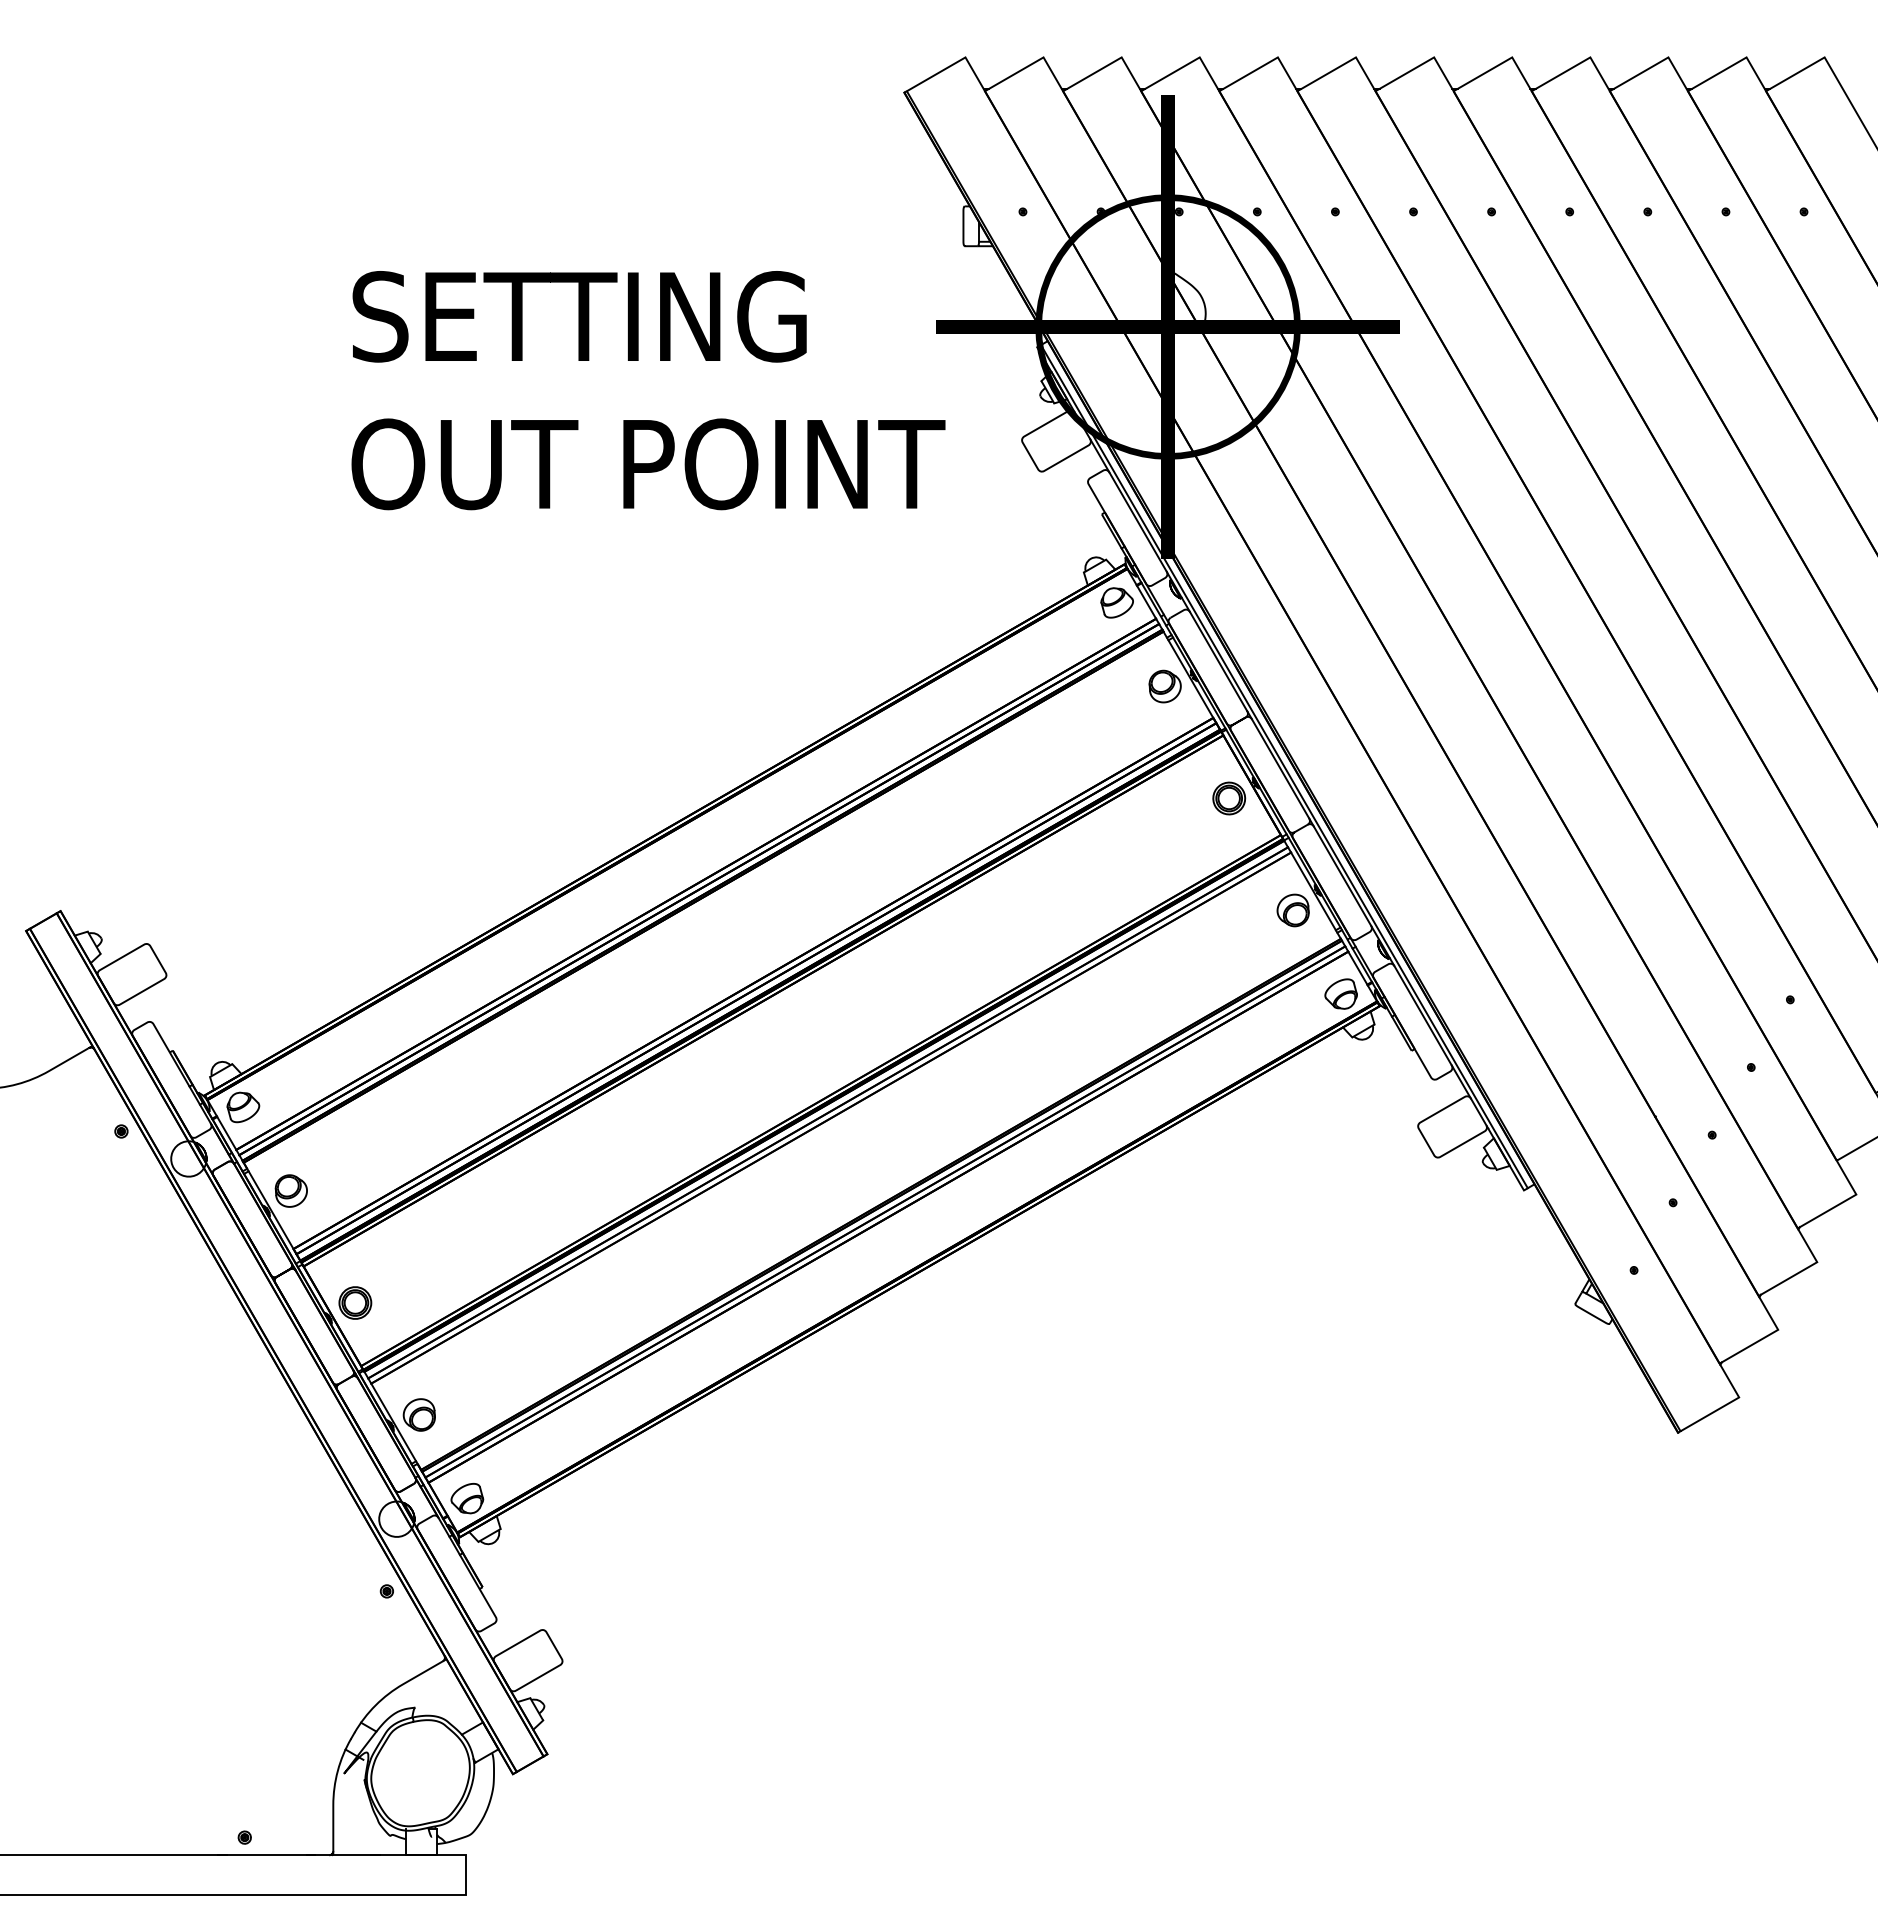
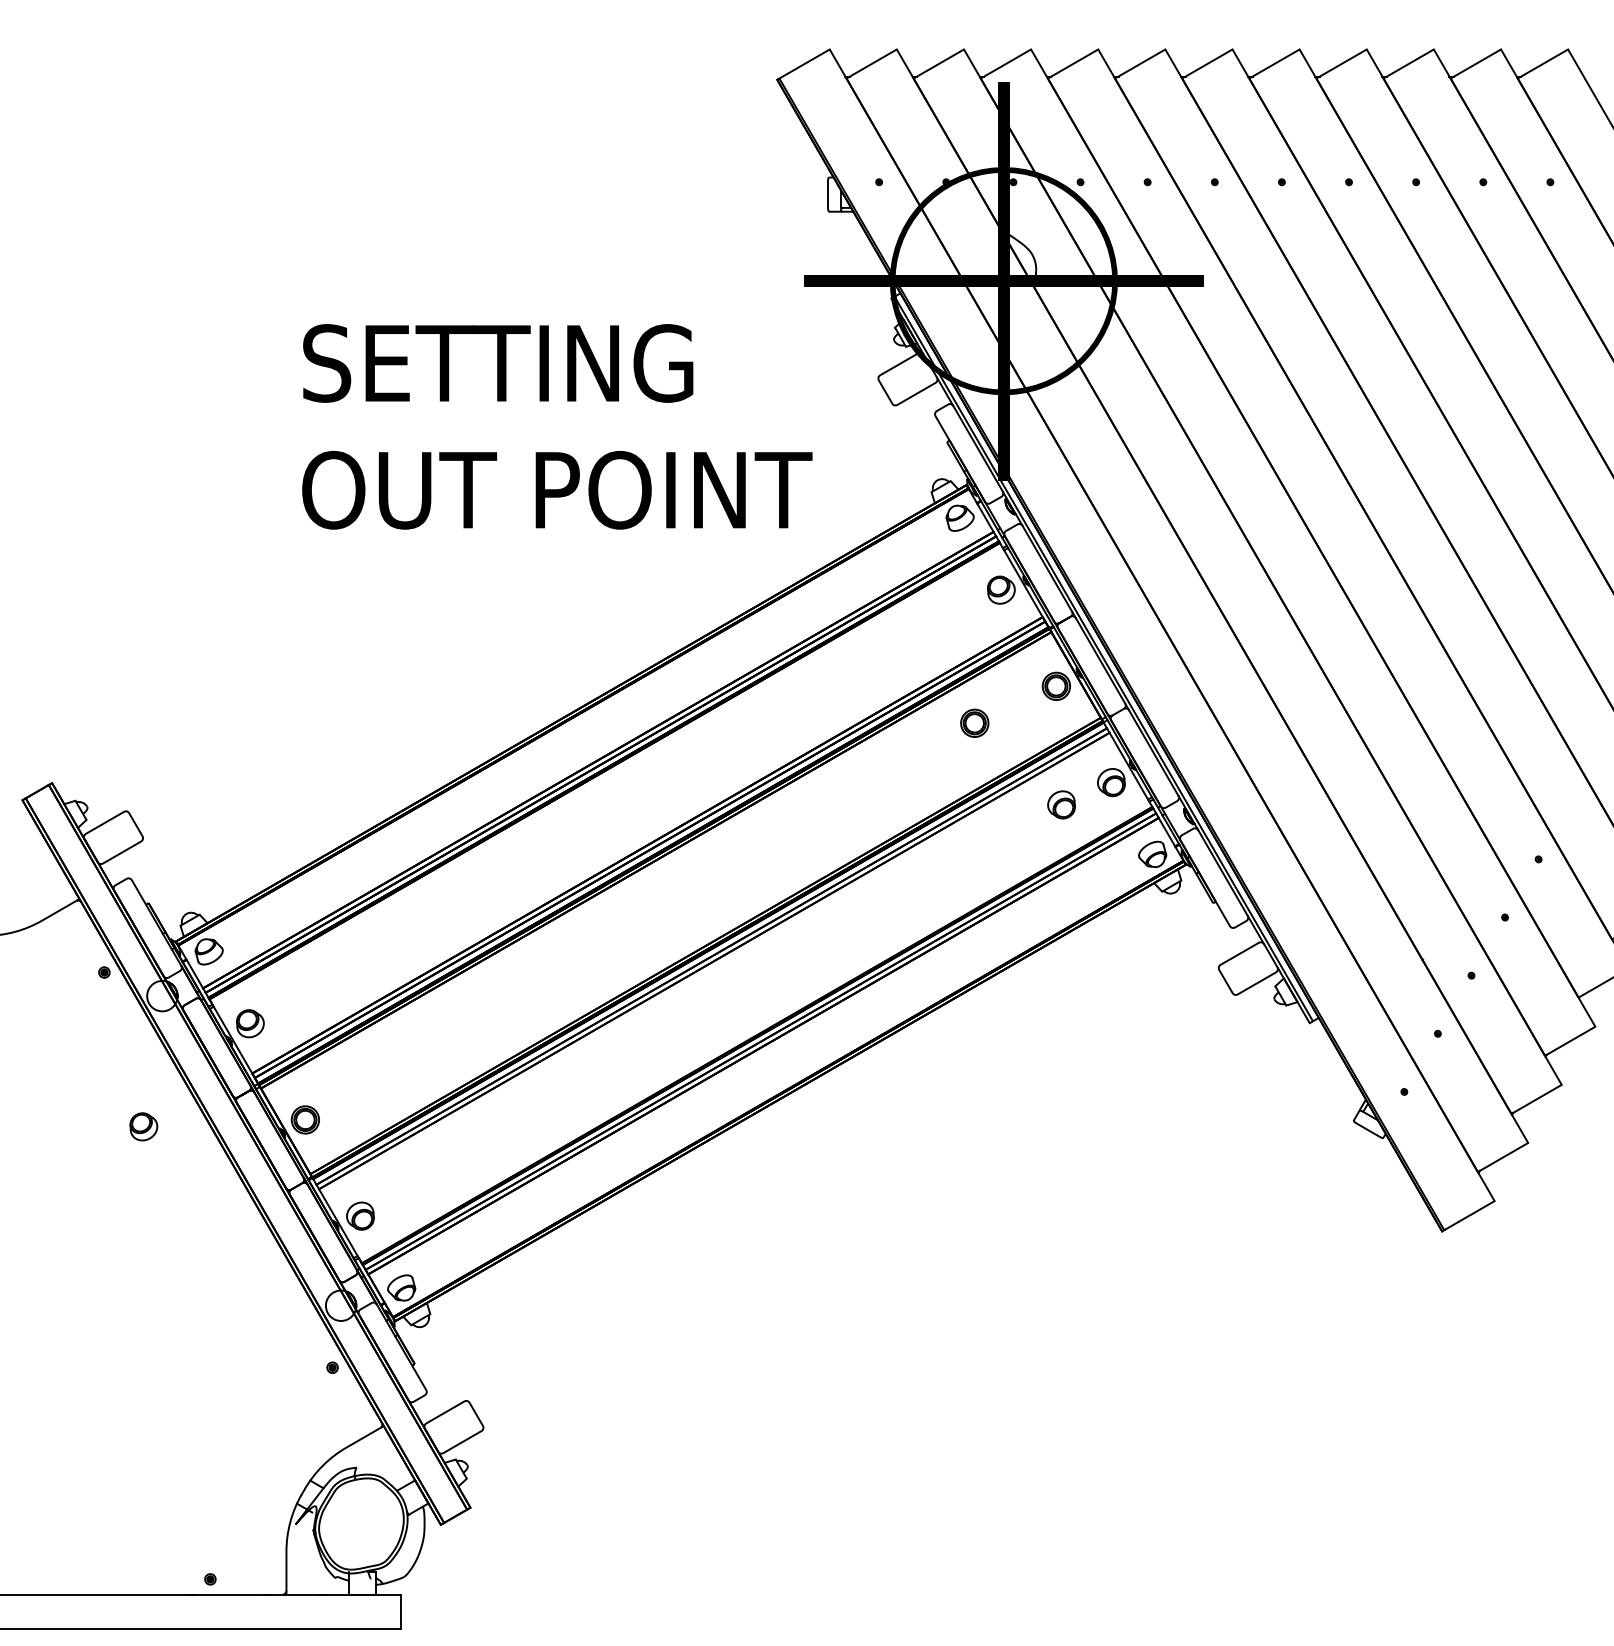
text: (648, 390) -> (557, 426), moved
part: (1134, 841) -> (975, 723), added
part: (1234, 936) -> (1060, 804), added
part: (166, 1310) -> (143, 1126), added

